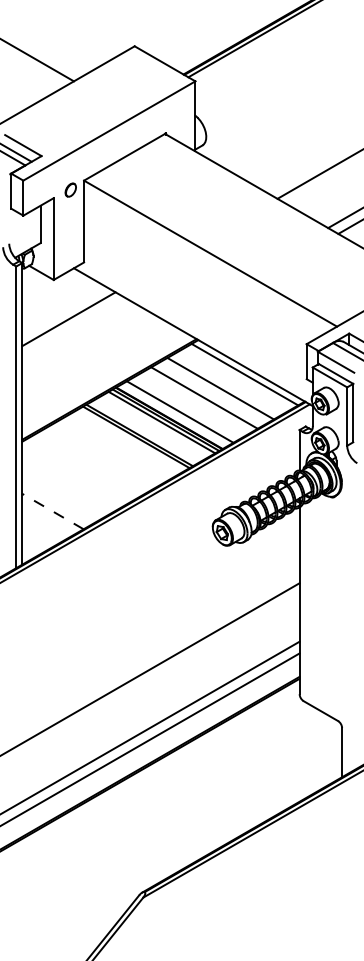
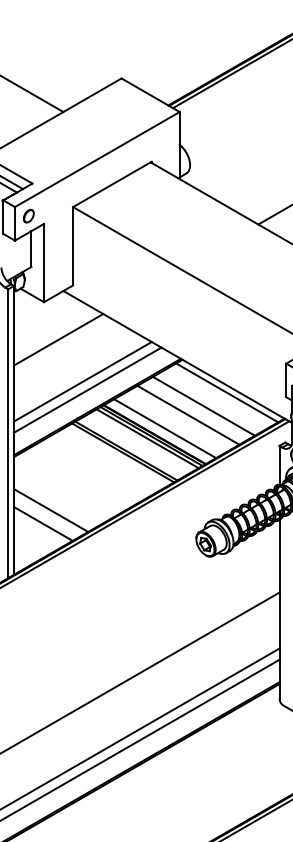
part: (70, 189) -> (28, 215), moved
line: (94, 362) -> (83, 381), added
line: (99, 371) -> (87, 389), added
line: (60, 497) -> (50, 510), added
line: (52, 511) -> (42, 523), dashed -> solid

